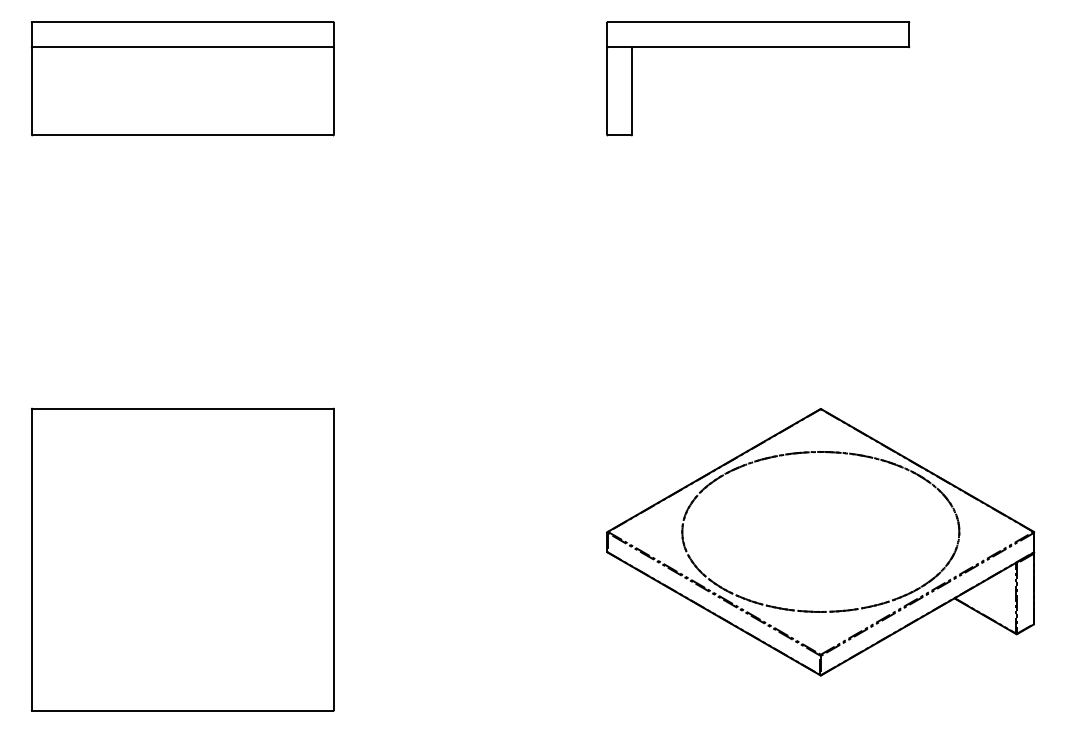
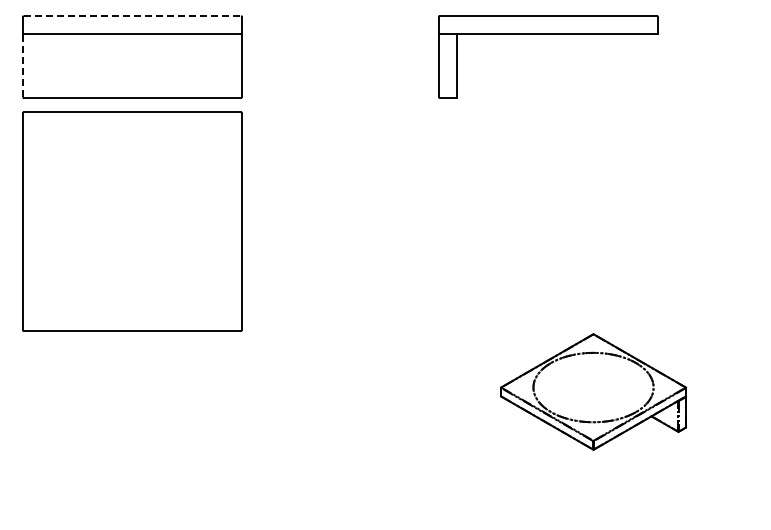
line: (183, 22) -> (132, 16), solid -> dashed
line: (32, 90) -> (23, 65), solid -> dashed
part: (820, 541) -> (593, 391), size x0.6
part: (183, 559) -> (132, 221), moved

